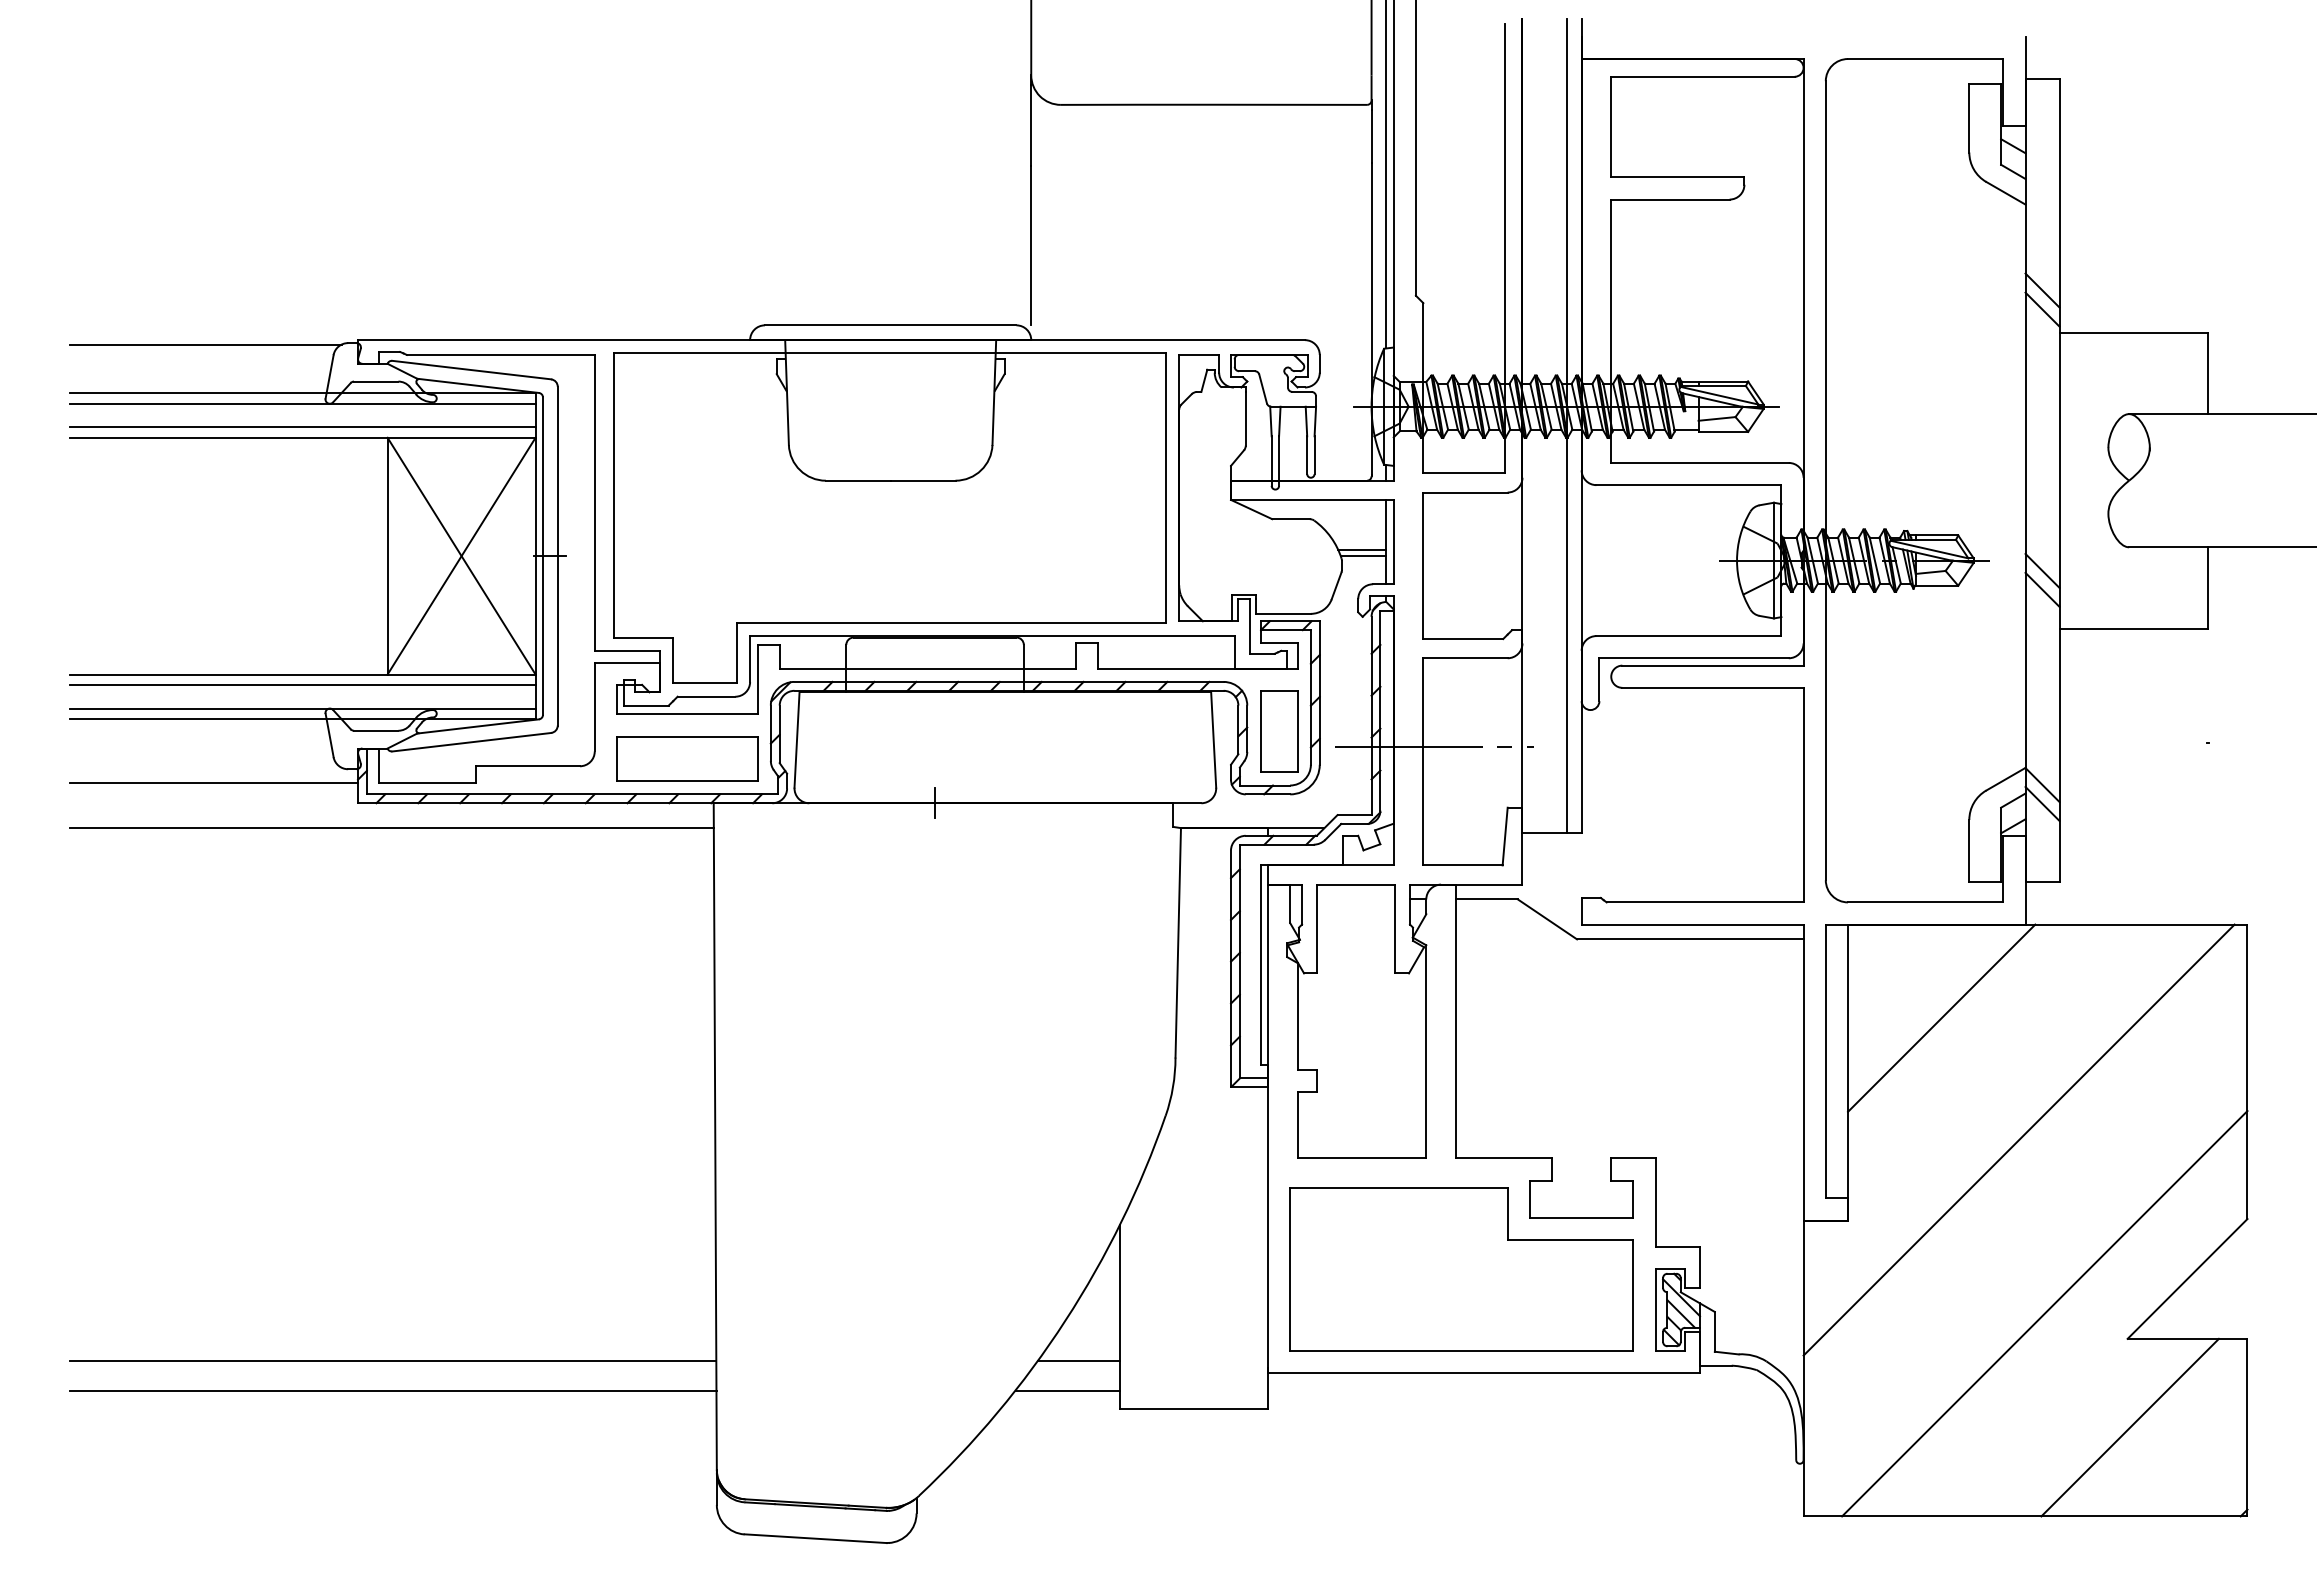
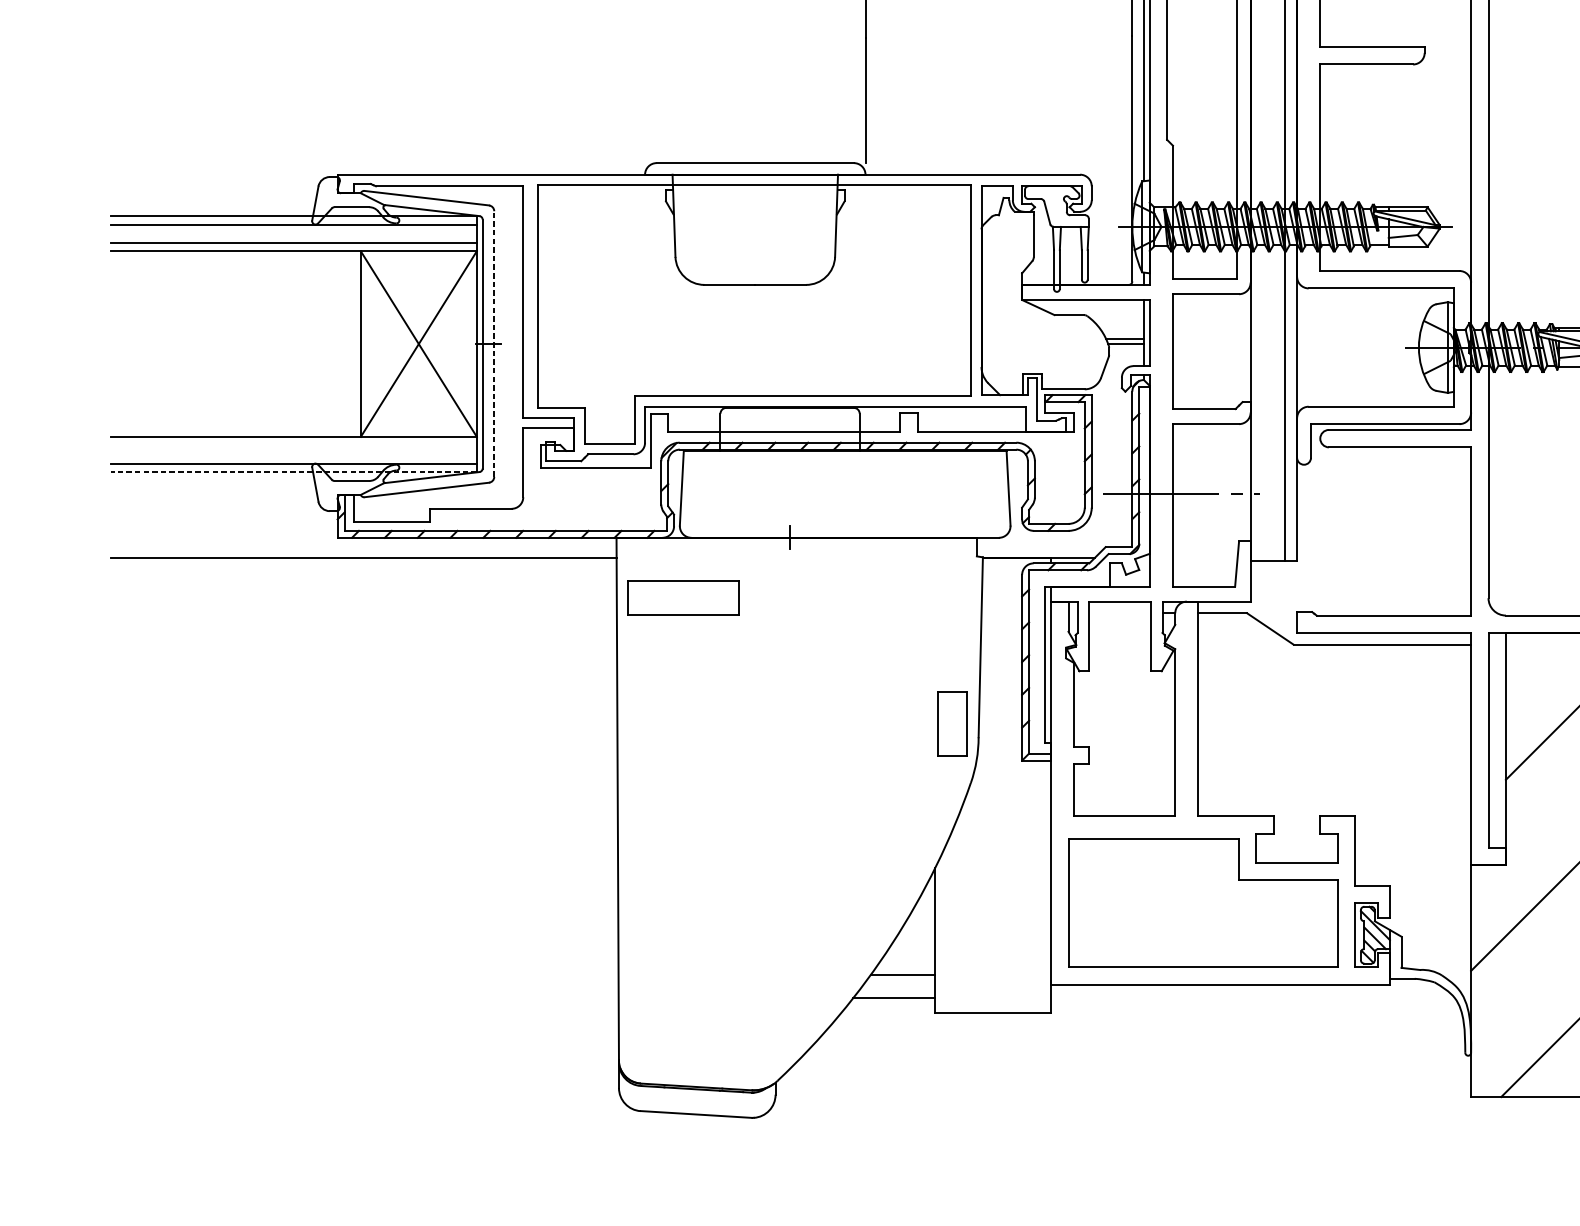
line: (205, 344) -> (218, 178), removed
line: (557, 555) -> (494, 343), solid -> dashed
line: (302, 684) -> (294, 444), removed
line: (302, 718) -> (294, 471), solid -> dashed
part: (1279, 731) -> (952, 723), moved
part: (687, 758) -> (683, 597), moved
line: (213, 782) -> (224, 521), removed
line: (392, 1361) -> (364, 975), removed
line: (392, 1390) -> (364, 998), removed

